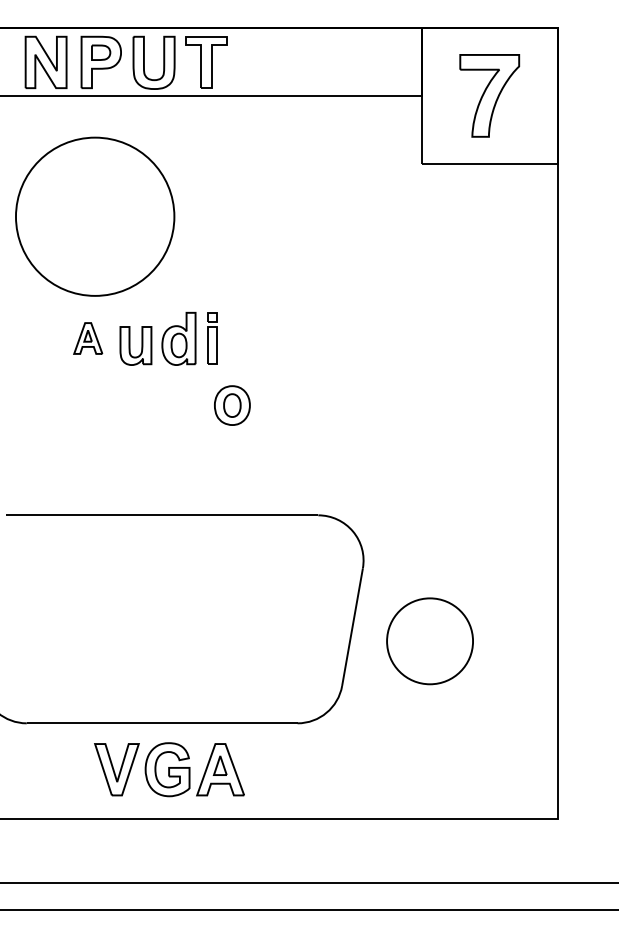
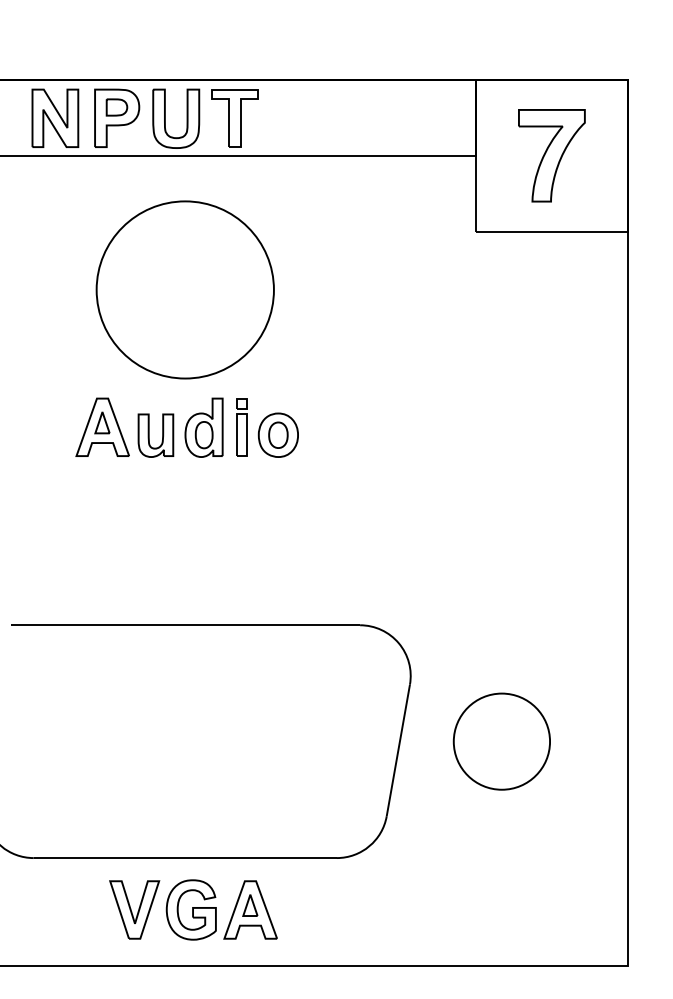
part: (95, 216) -> (185, 289), moved
part: (87, 338) -> (101, 427), size x1.67
part: (232, 405) -> (278, 435), moved
part: (429, 641) -> (501, 741), moved

